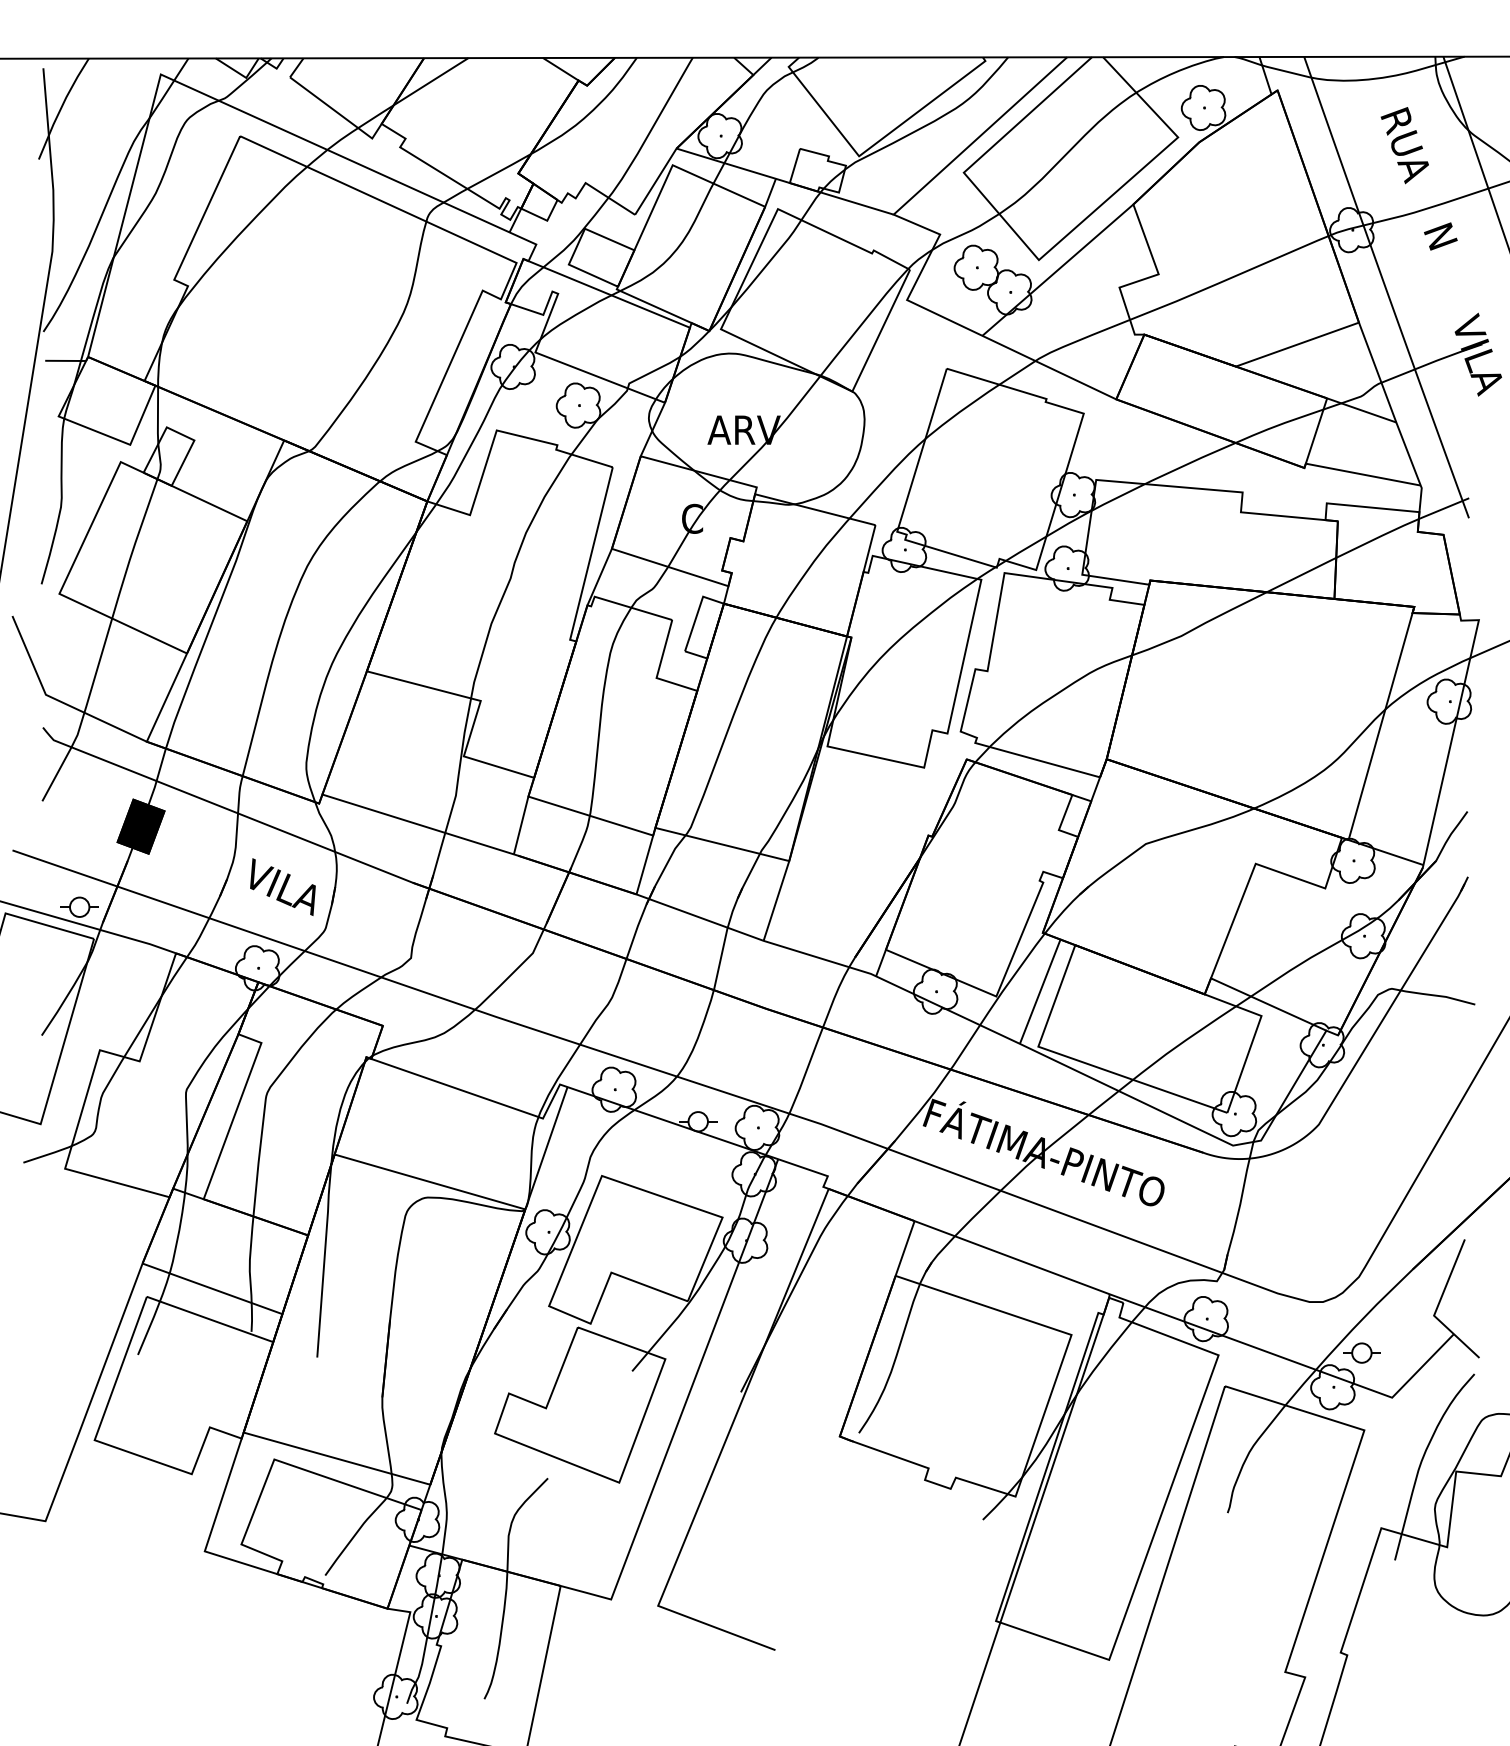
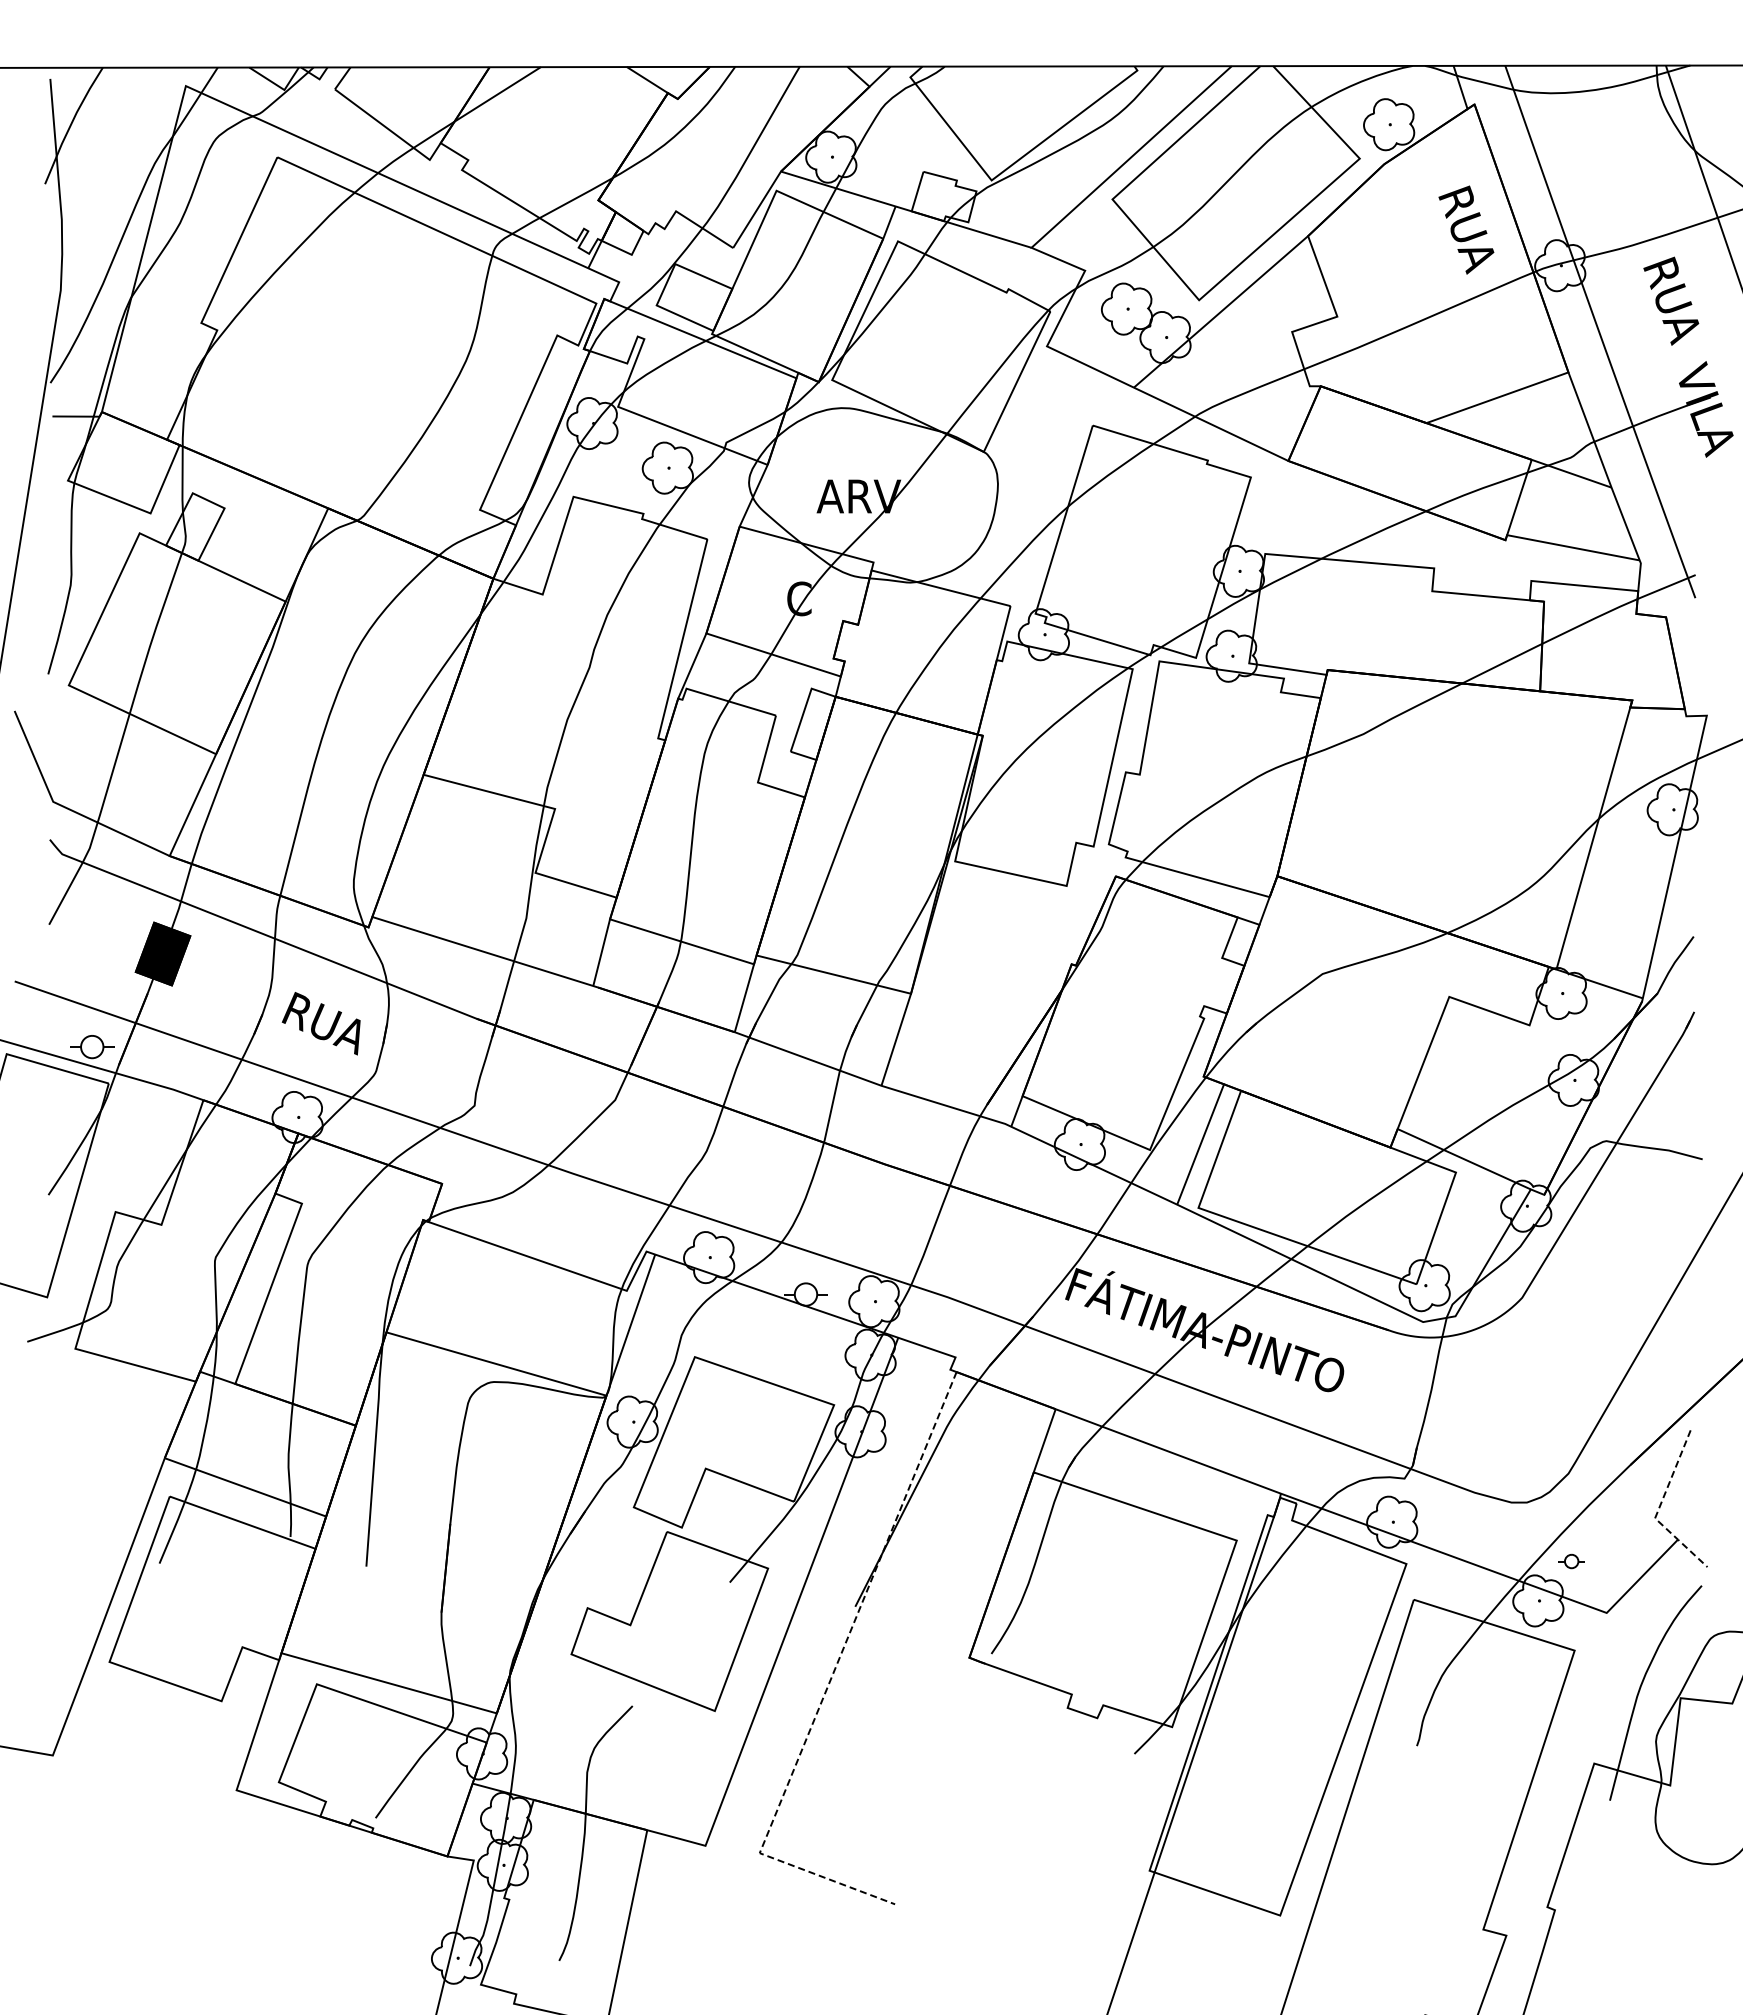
text: (1404, 145) -> (1466, 229), moved
text: (1449, 262) -> (1672, 303), N -> RUA
text: (279, 886) -> (322, 1023), VILA -> RUA
line: (1437, 1308) -> (1658, 1509), solid -> dashed
part: (1361, 1353) -> (1571, 1561), size x0.6
line: (719, 1456) -> (830, 1680), solid -> dashed

